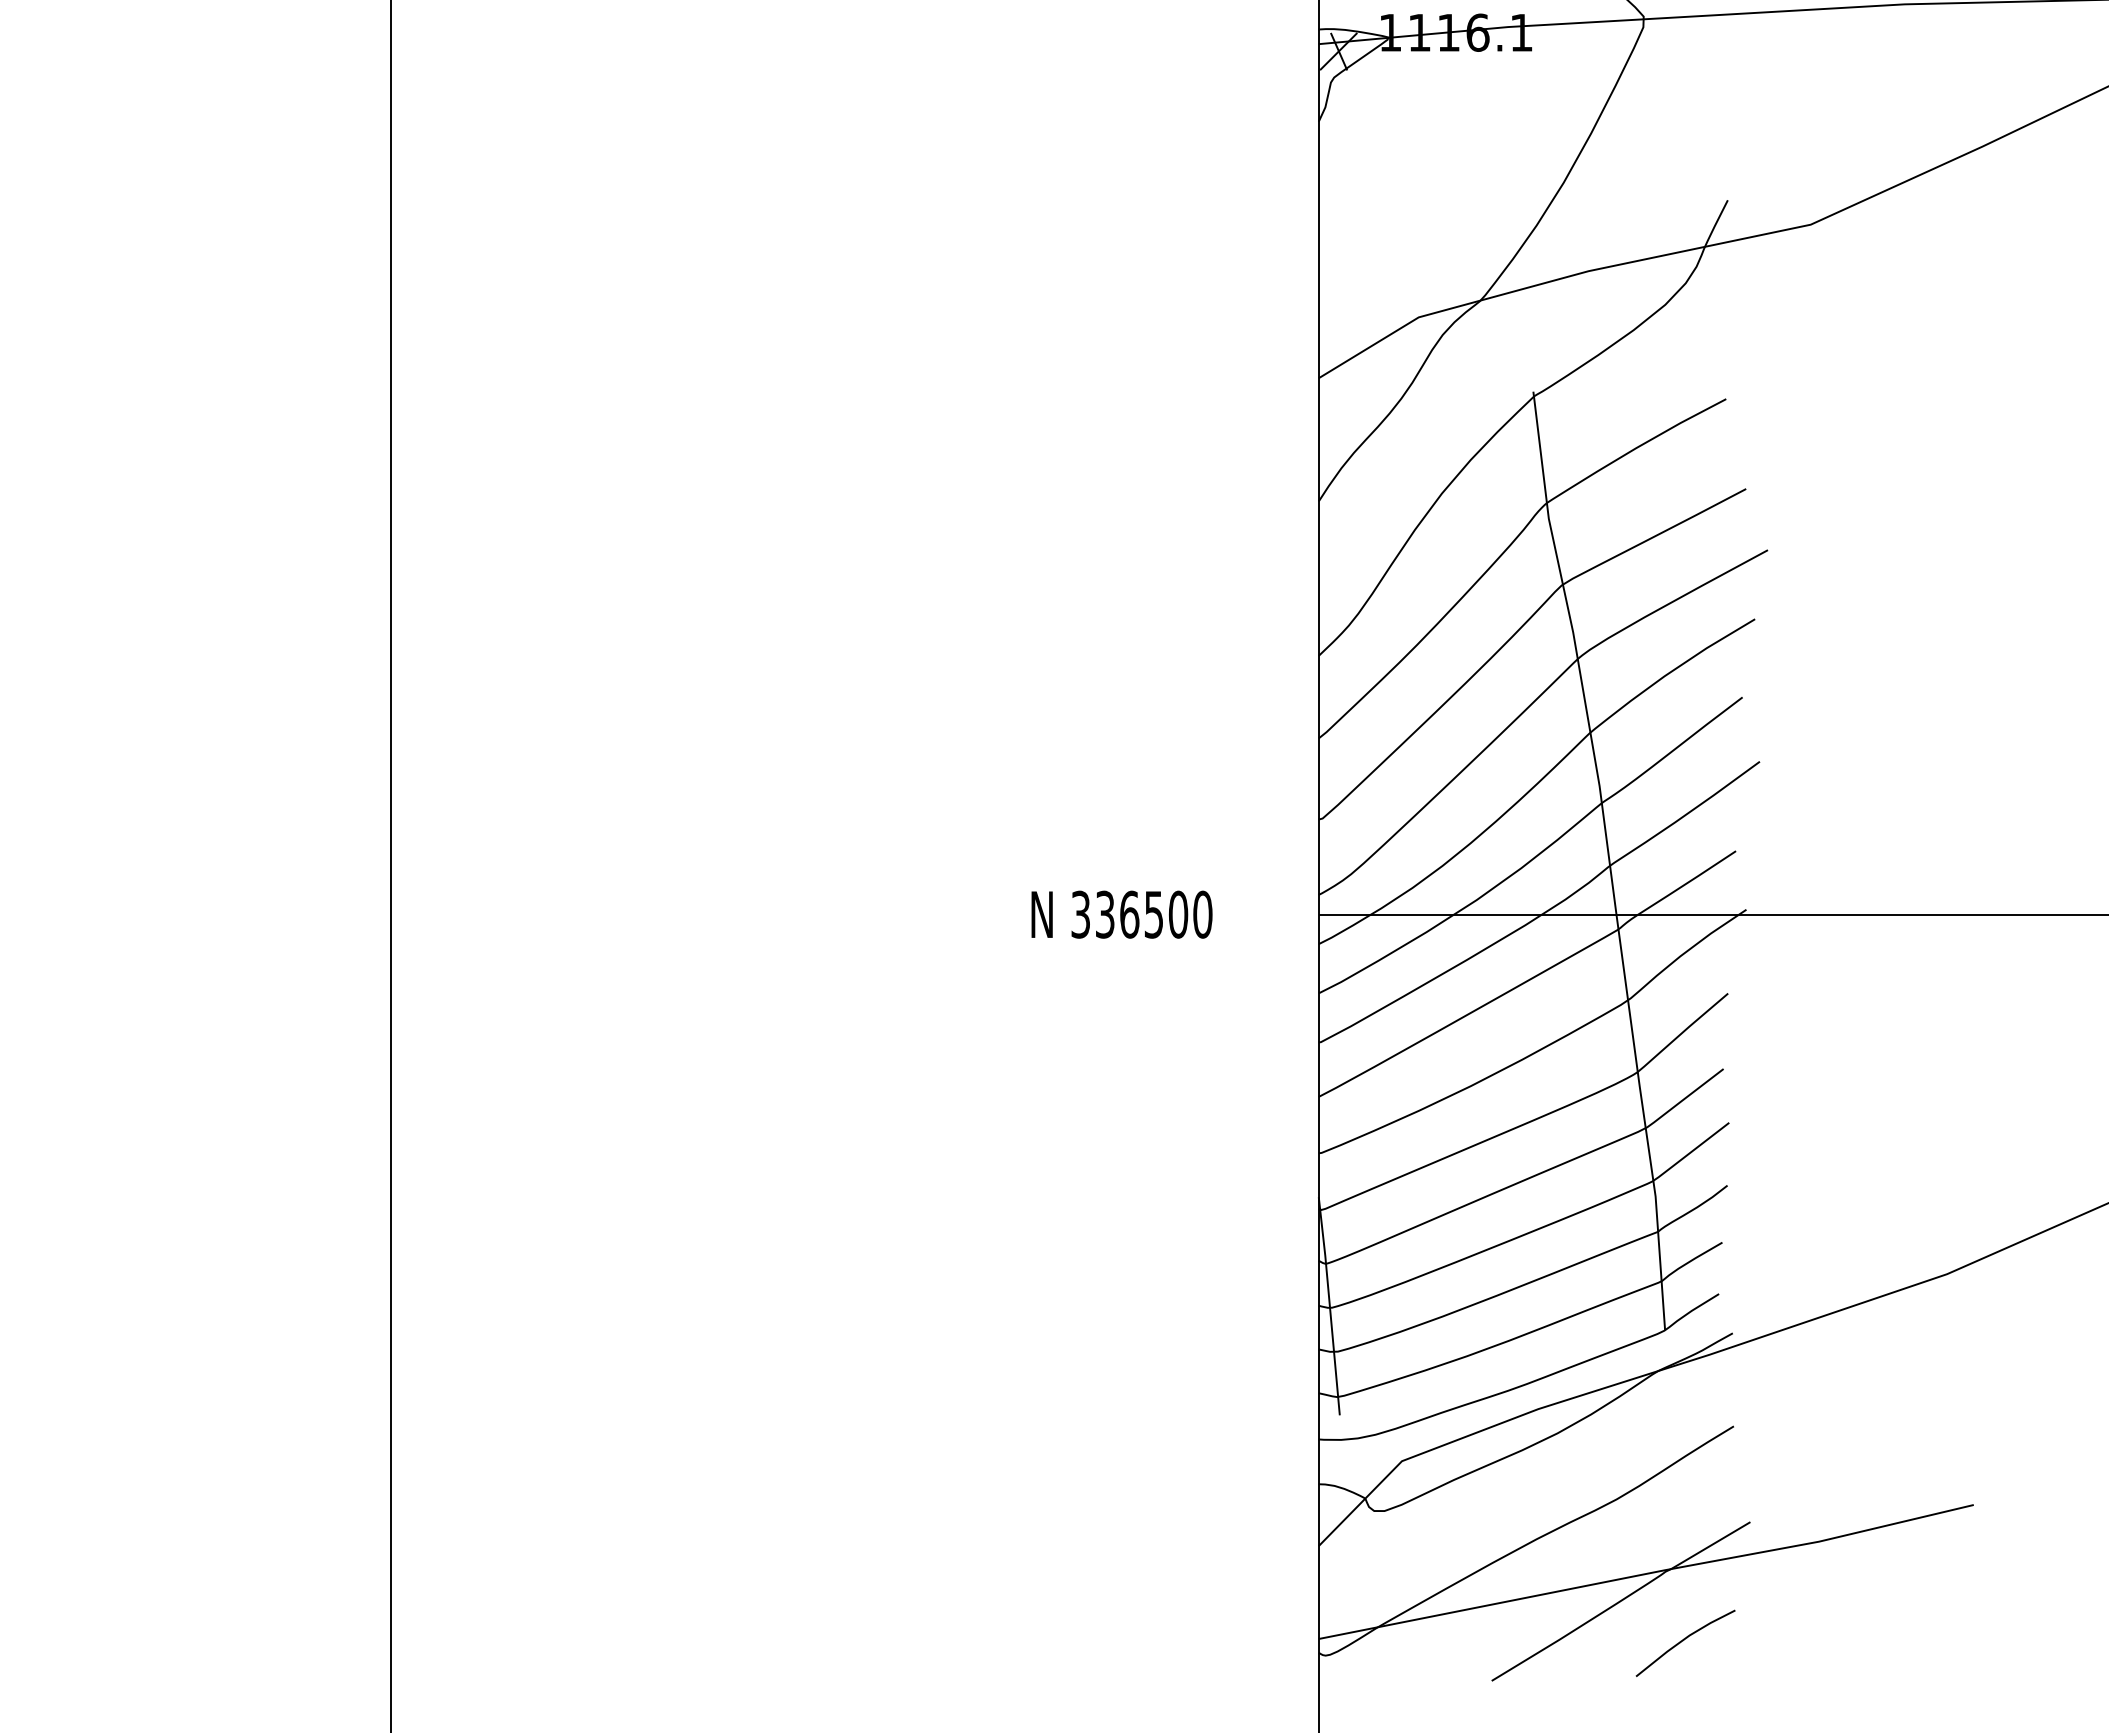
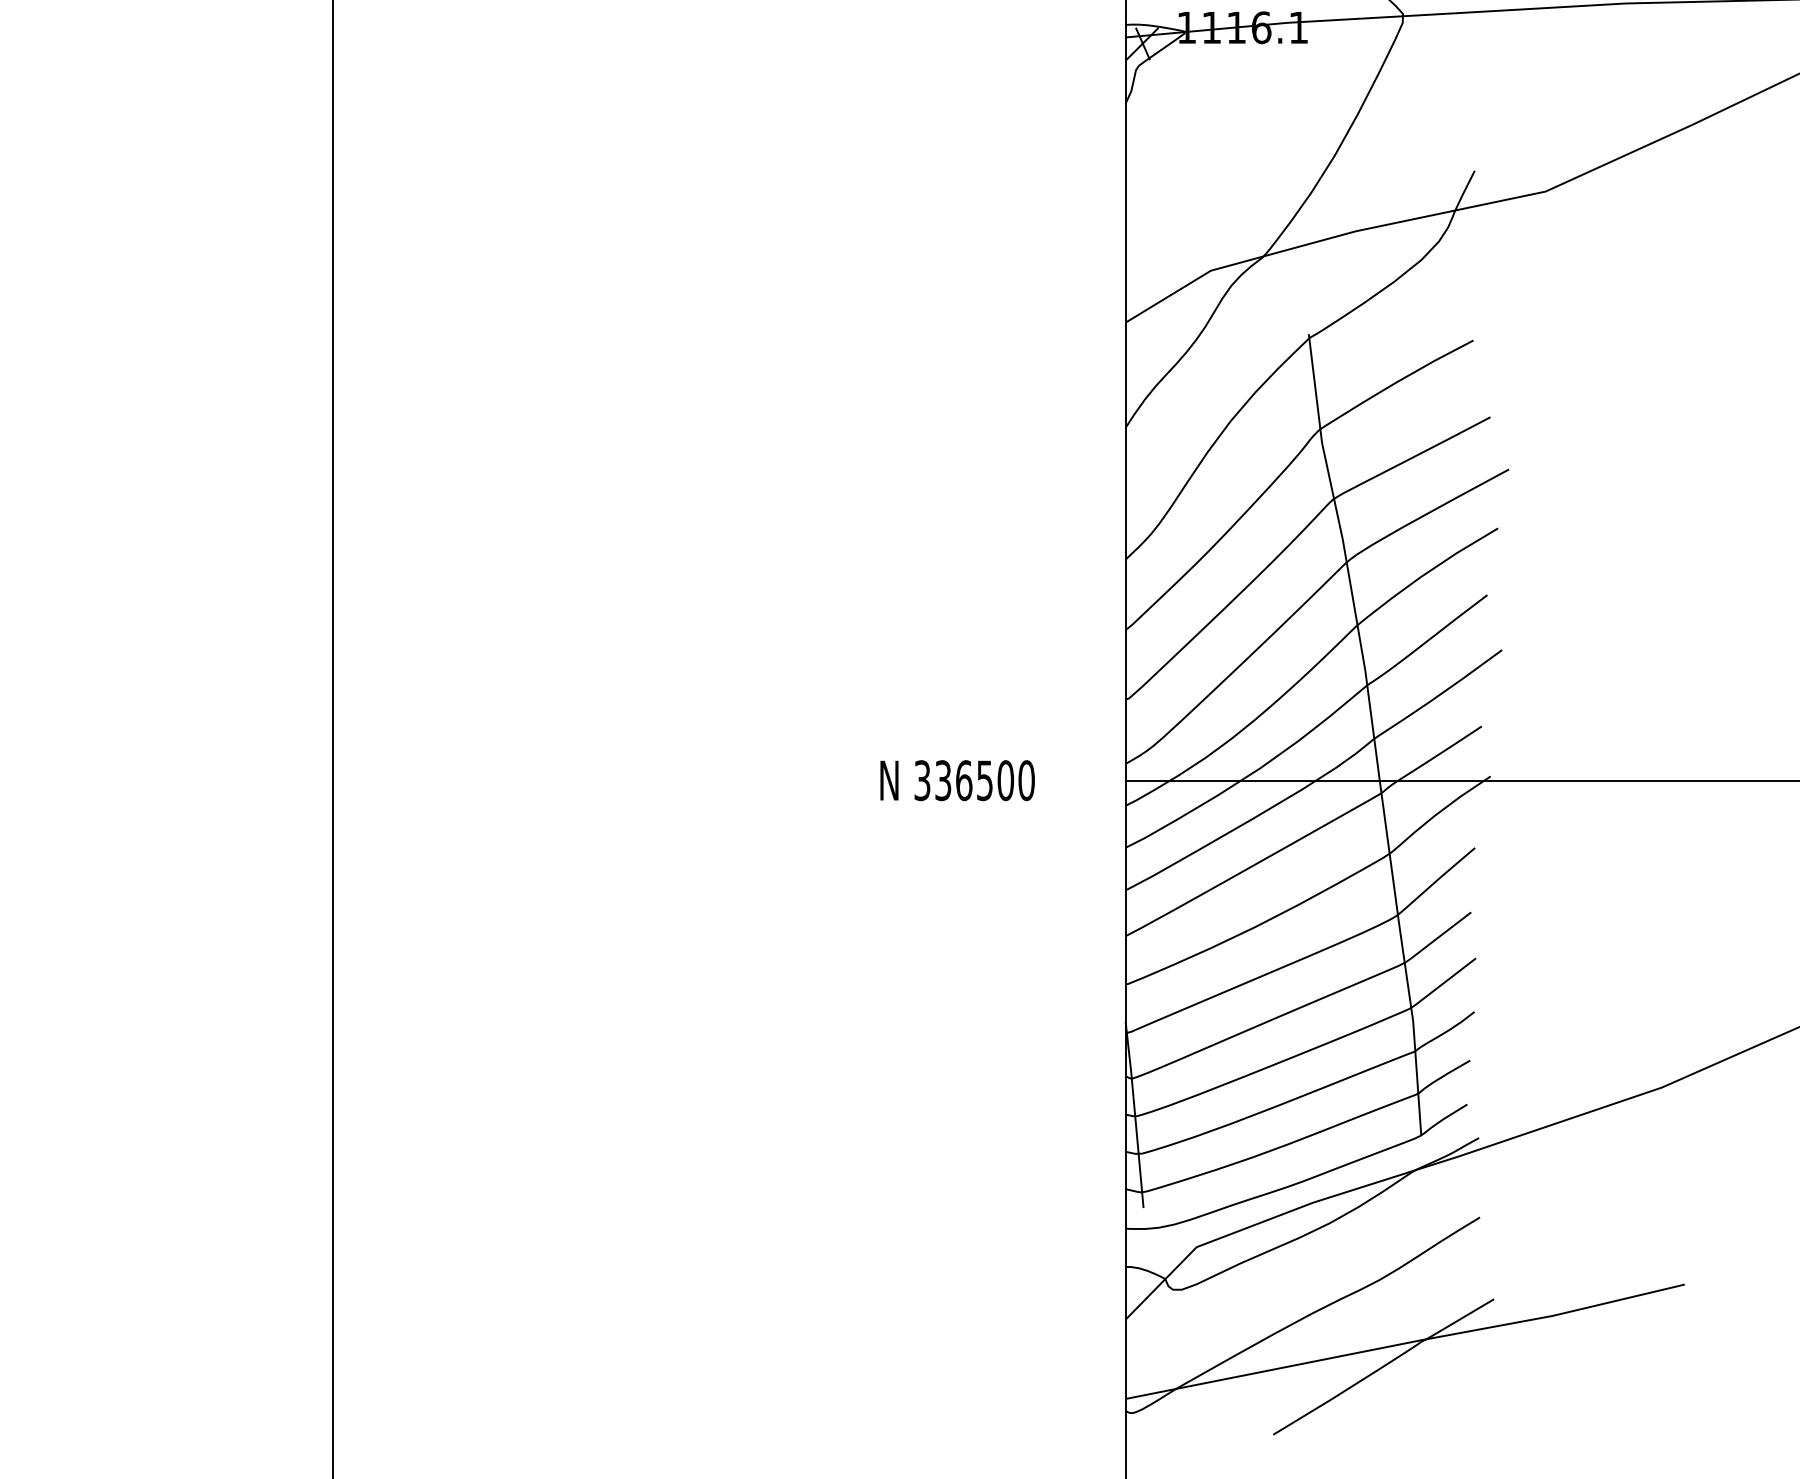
line: (1684, 1640) -> (1437, 1400), removed

